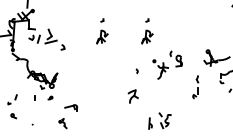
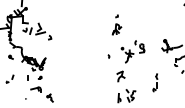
part: (102, 31) -> (81, 25), removed
part: (195, 87) -> (155, 82), moved
part: (132, 96) -> (120, 76), moved
part: (71, 107) -> (36, 89), moved
part: (13, 116) -> (10, 57), moved

